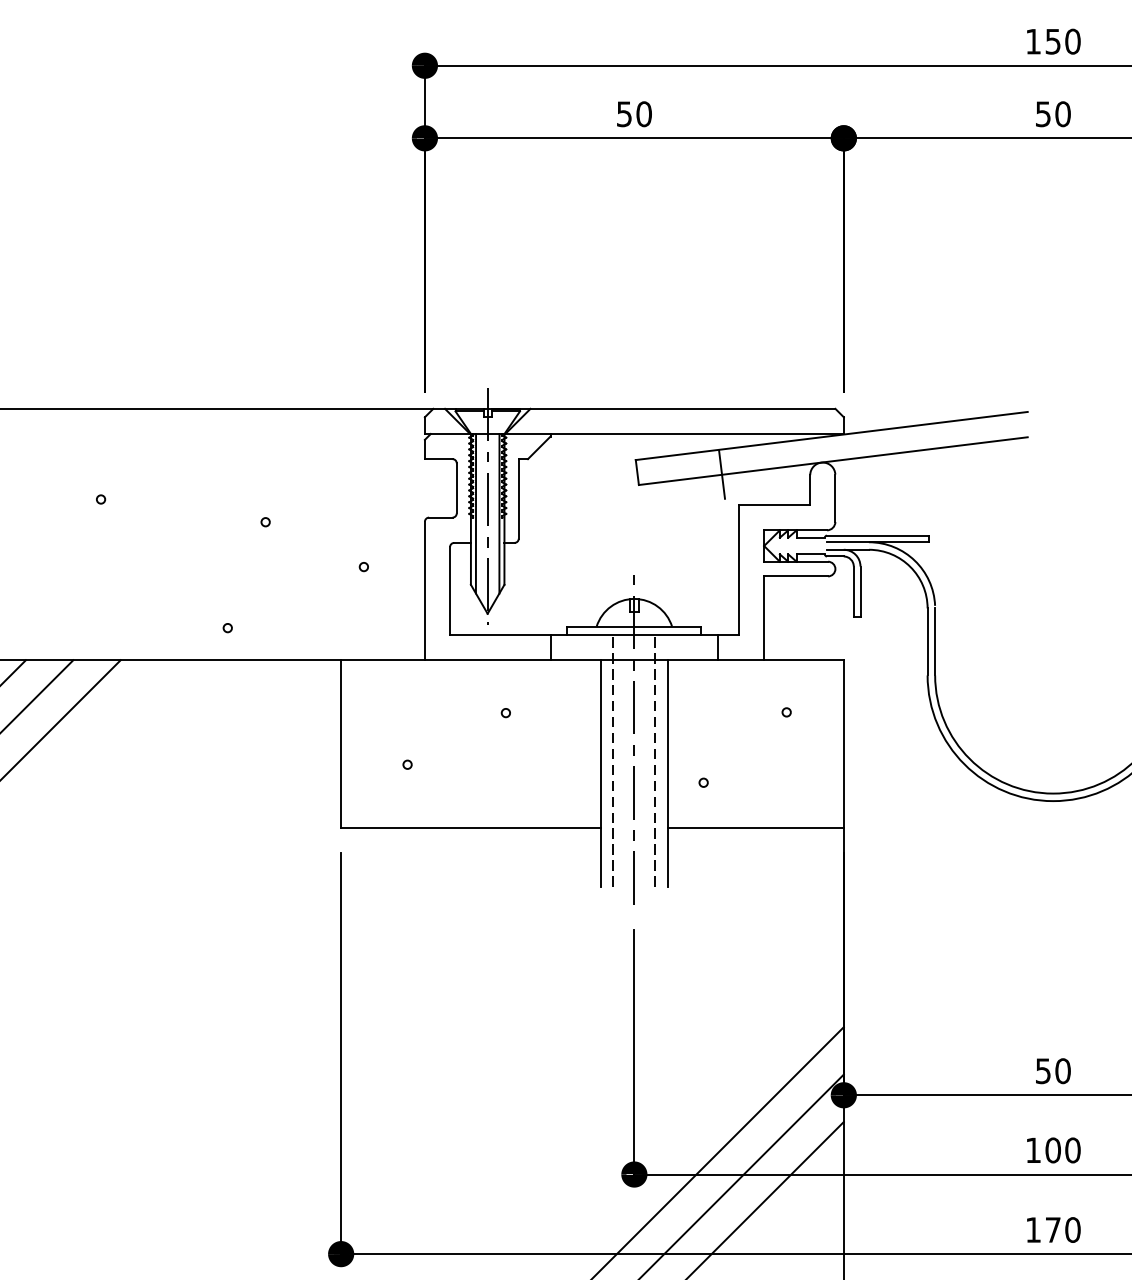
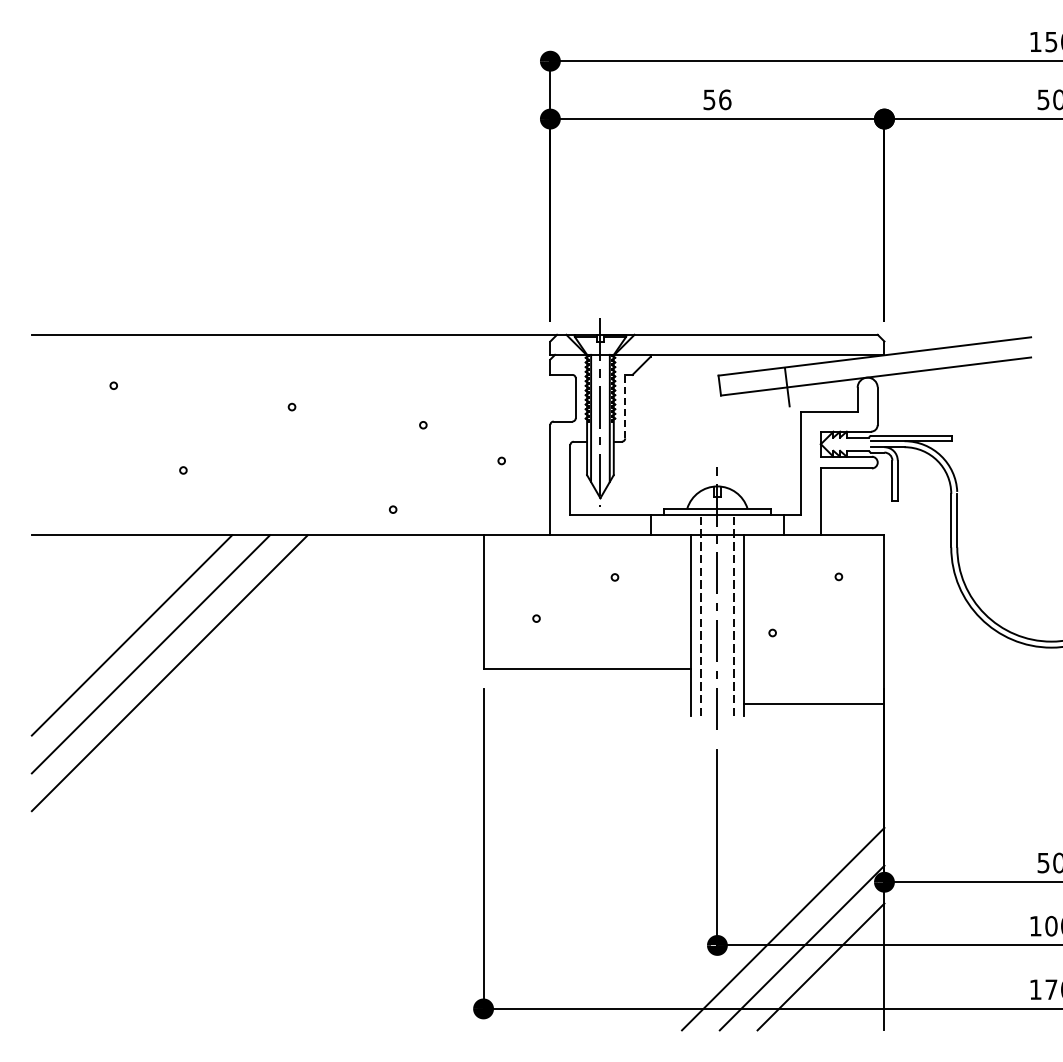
text: (644, 113) -> (725, 99), 50 -> 56
line: (519, 498) -> (625, 406), solid -> dashed
line: (756, 827) -> (814, 703), moved

